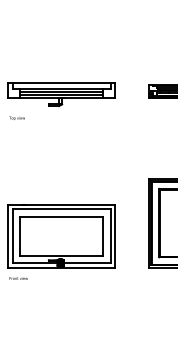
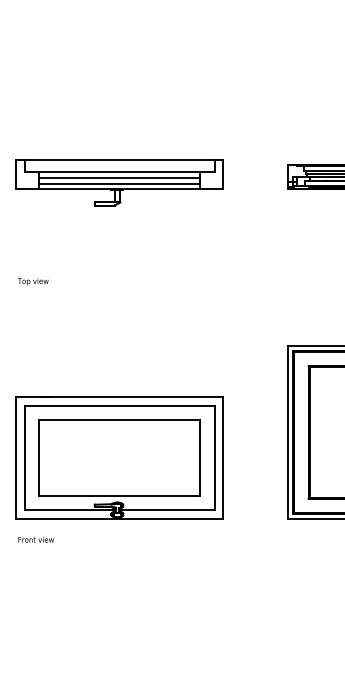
text: (16, 117) -> (31, 280), moved

